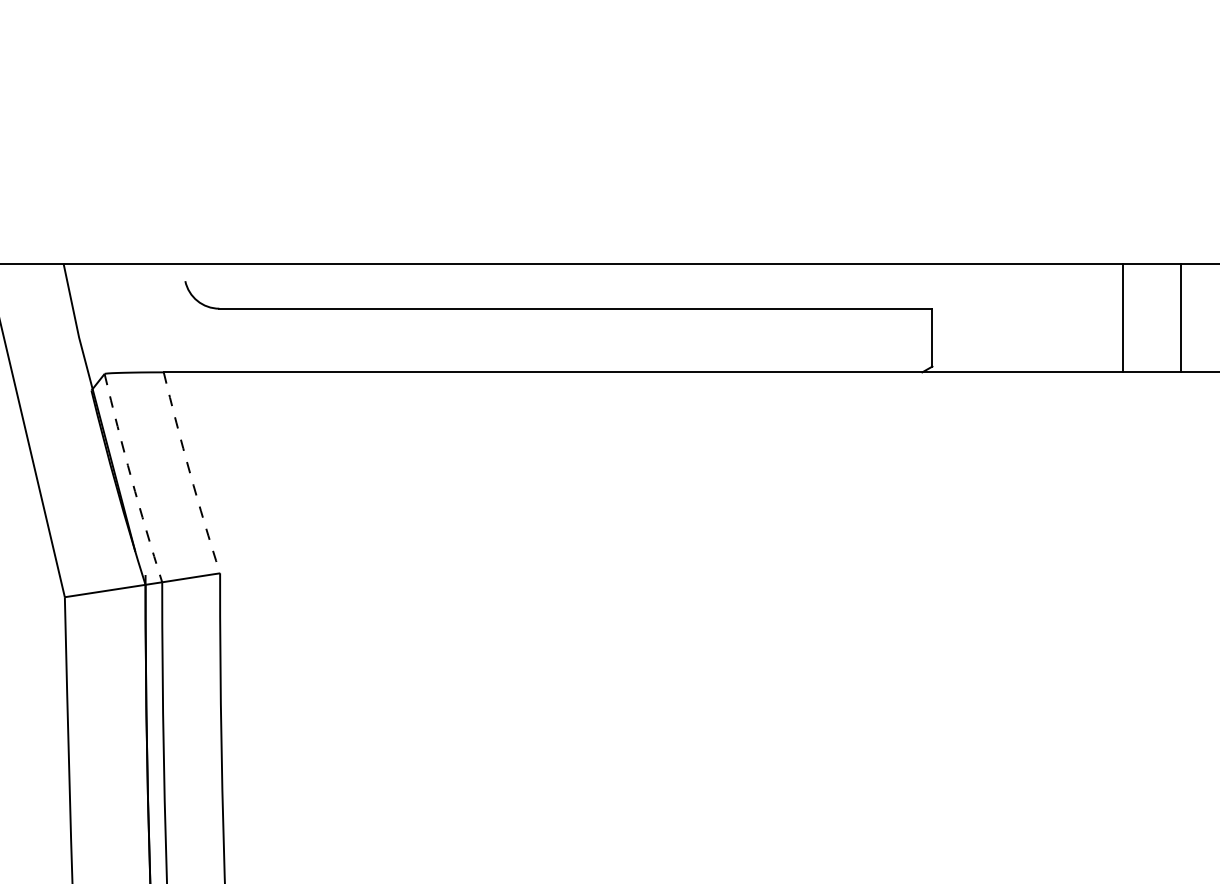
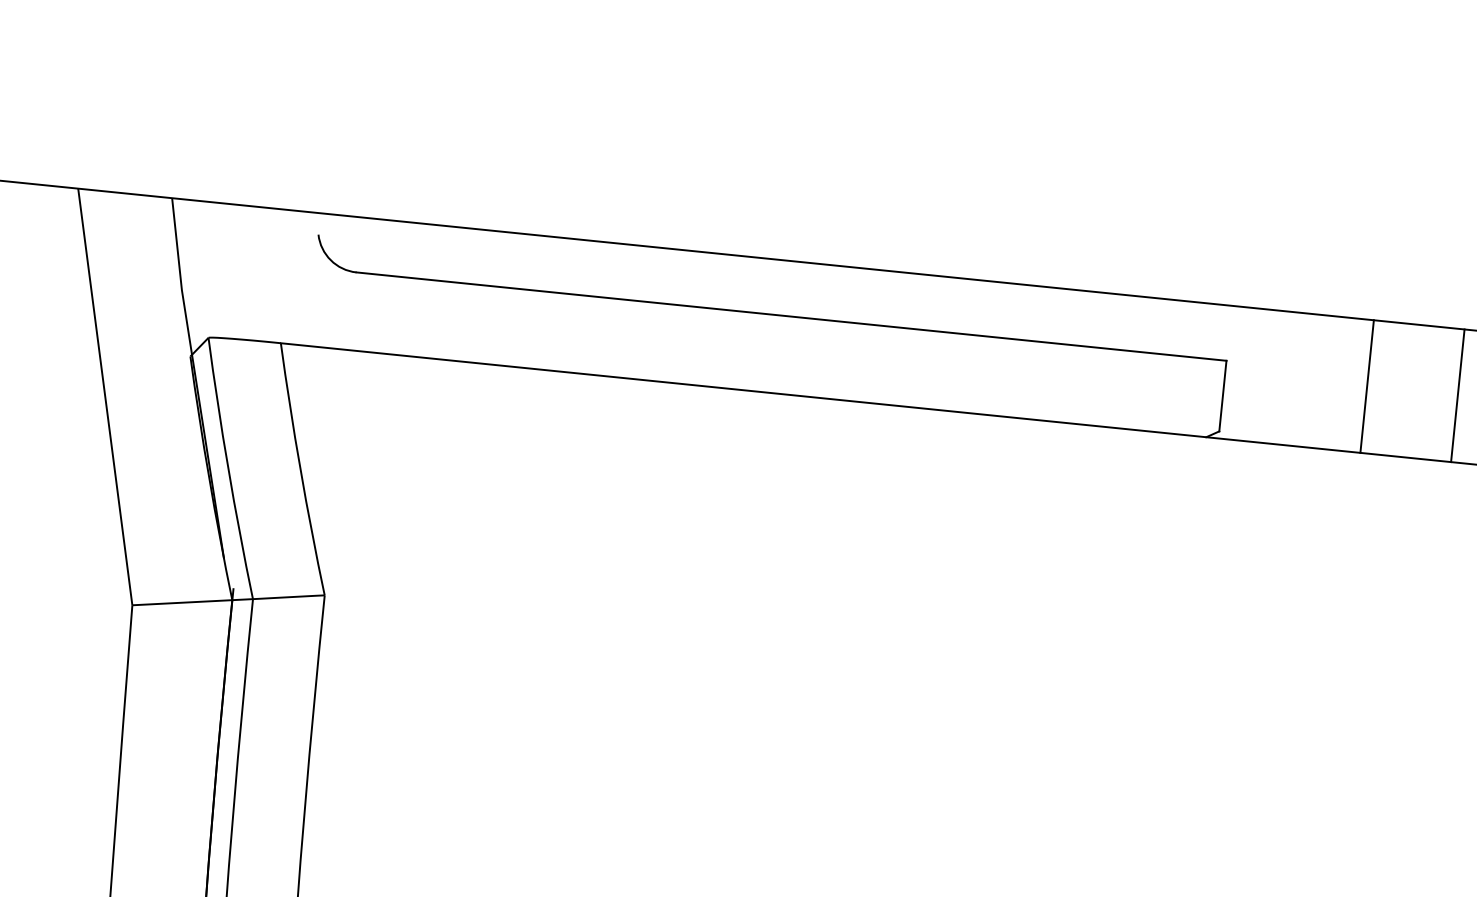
line: (1048, 317) -> (1366, 385), added
arc: (190, 473) -> (300, 469), dashed -> solid
arc: (131, 478) -> (228, 468), dashed -> solid

